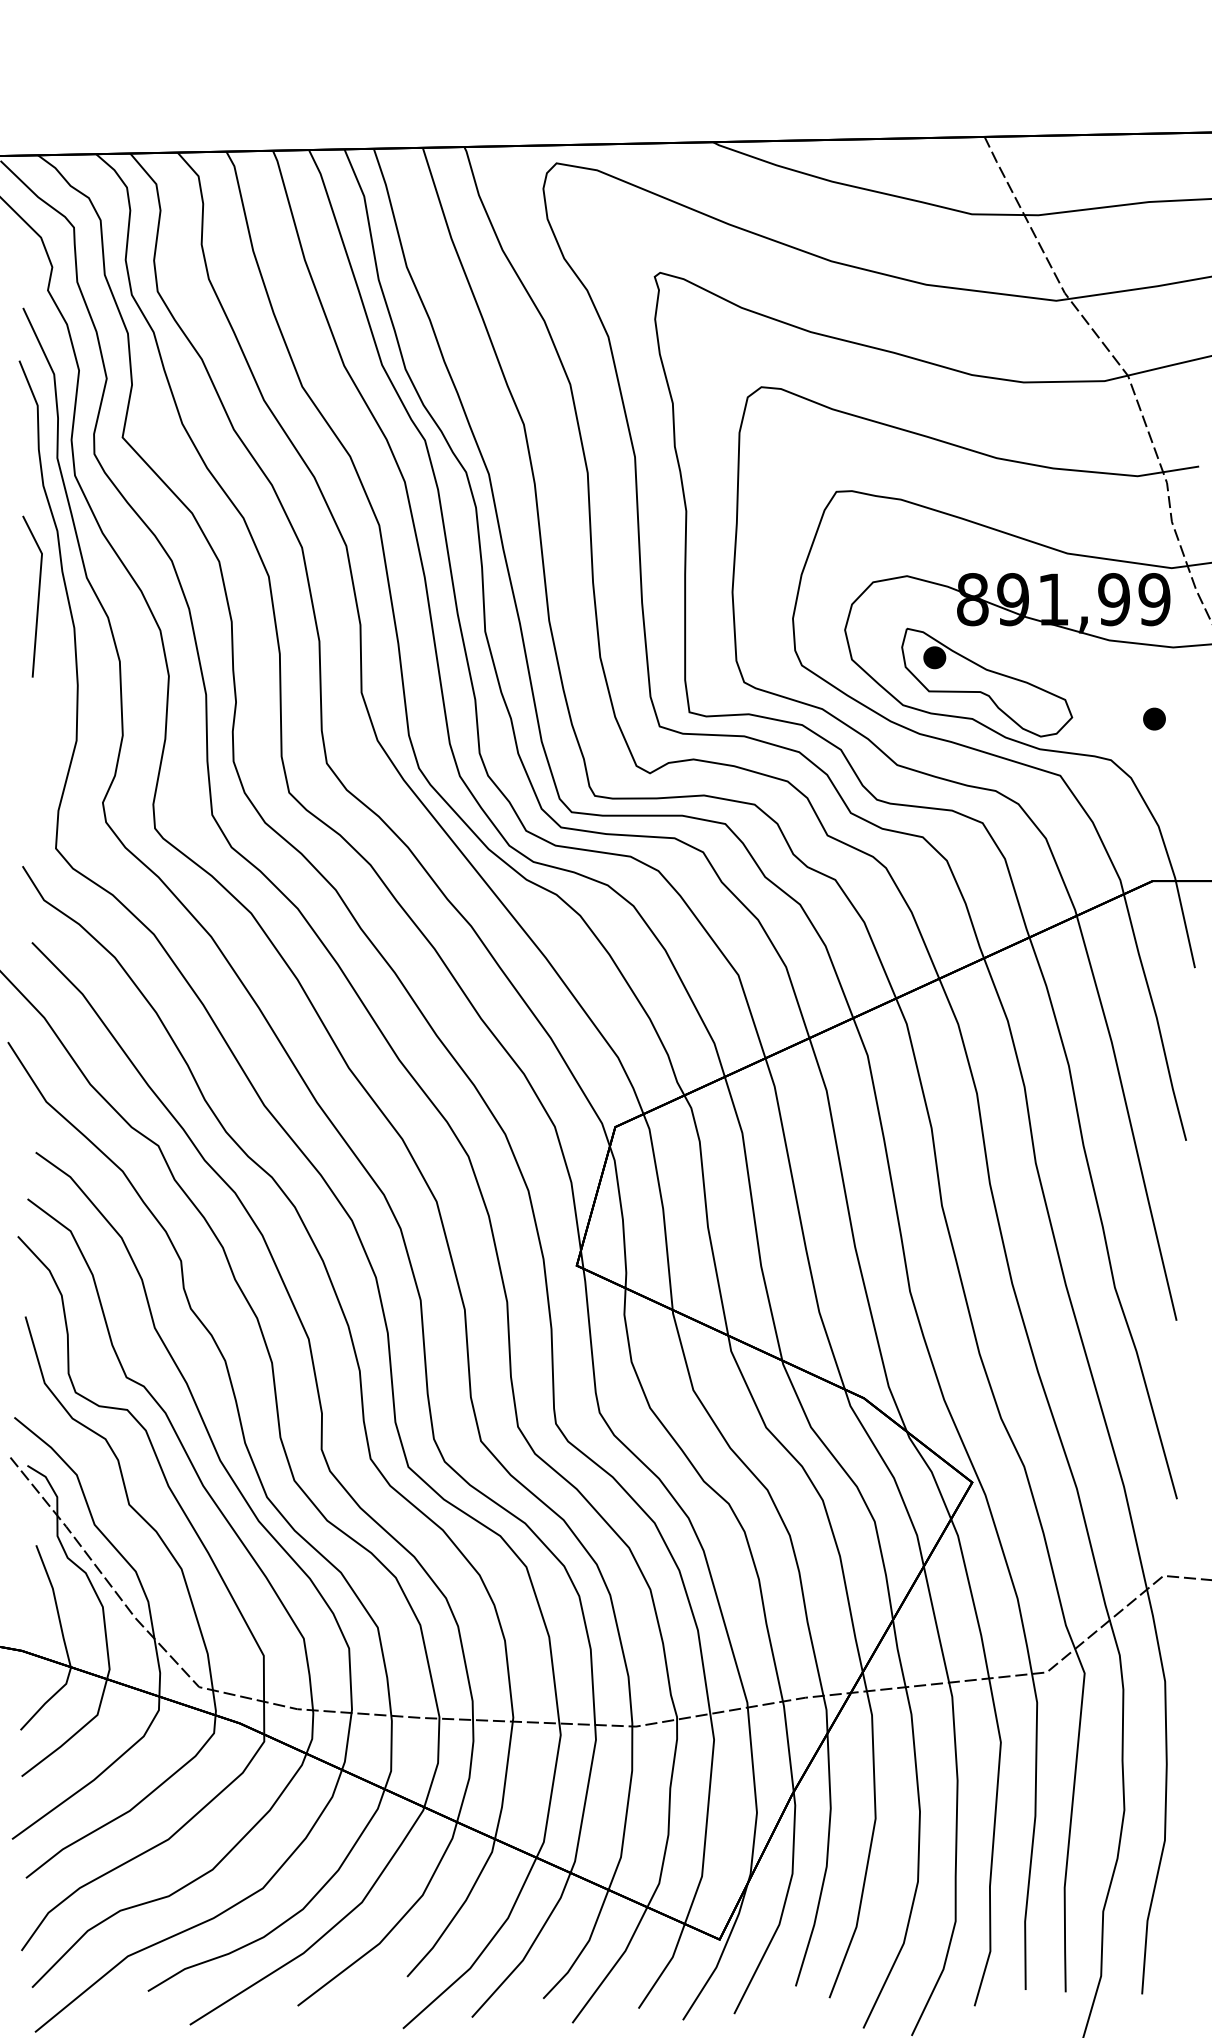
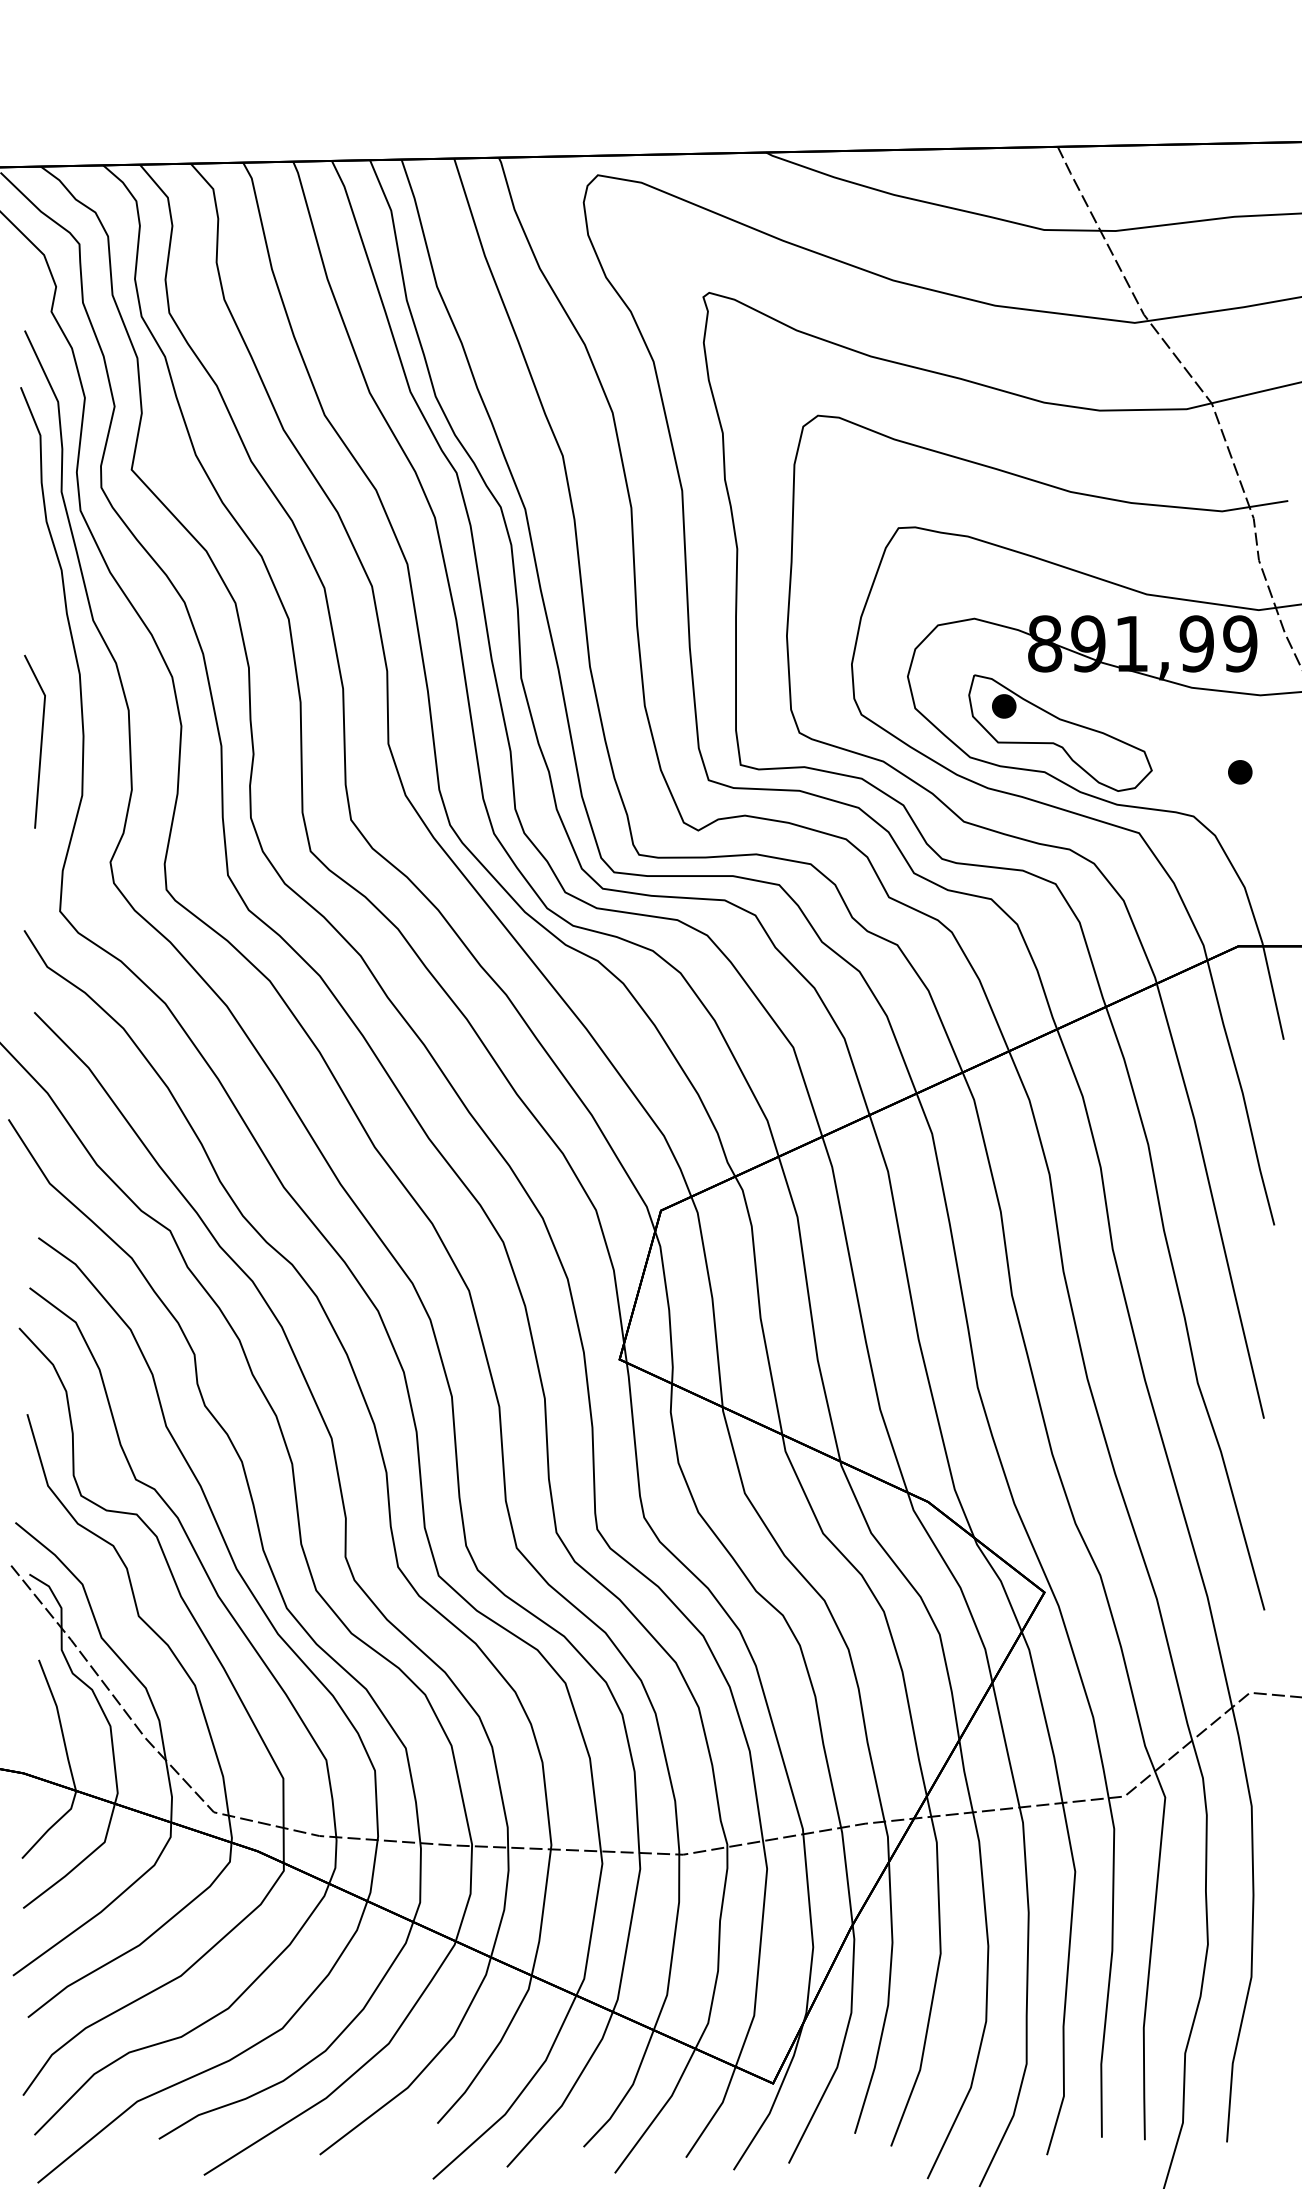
line: (37, 596) -> (40, 741), moved

